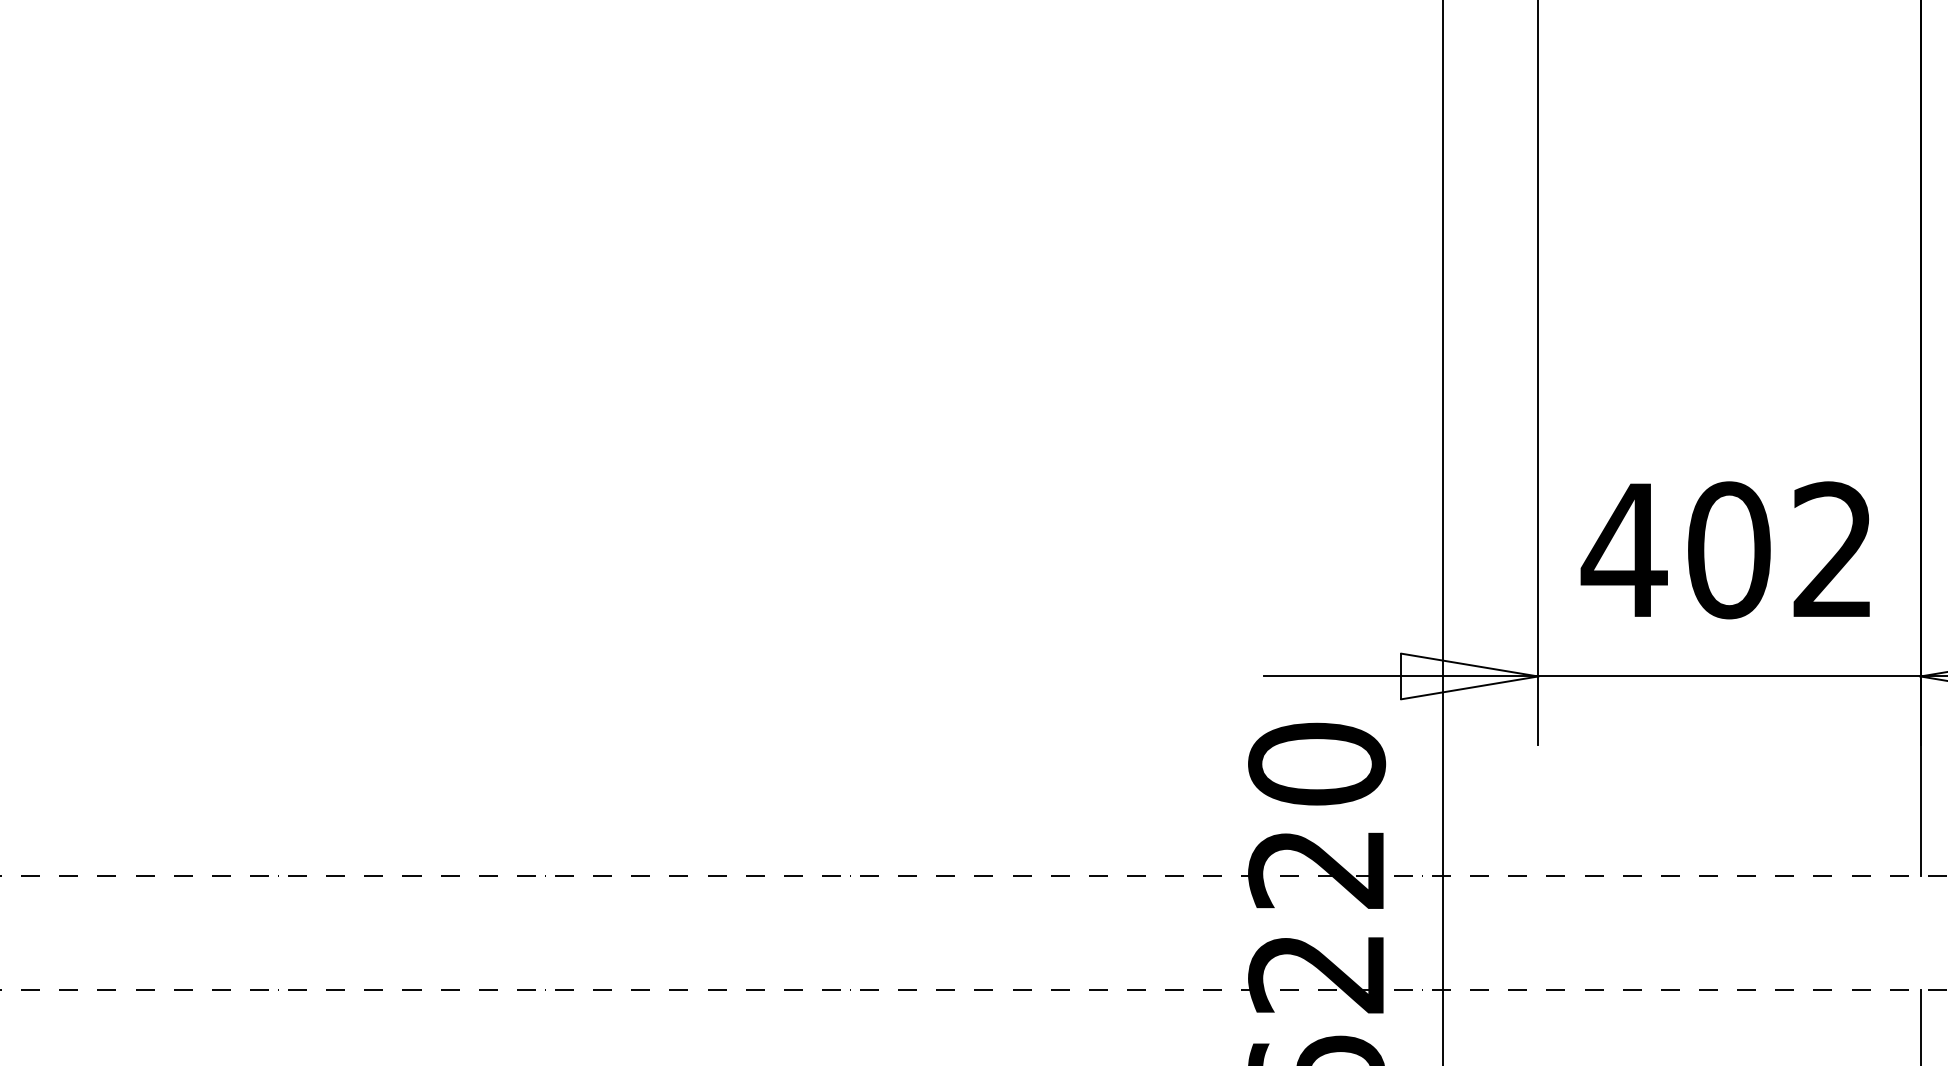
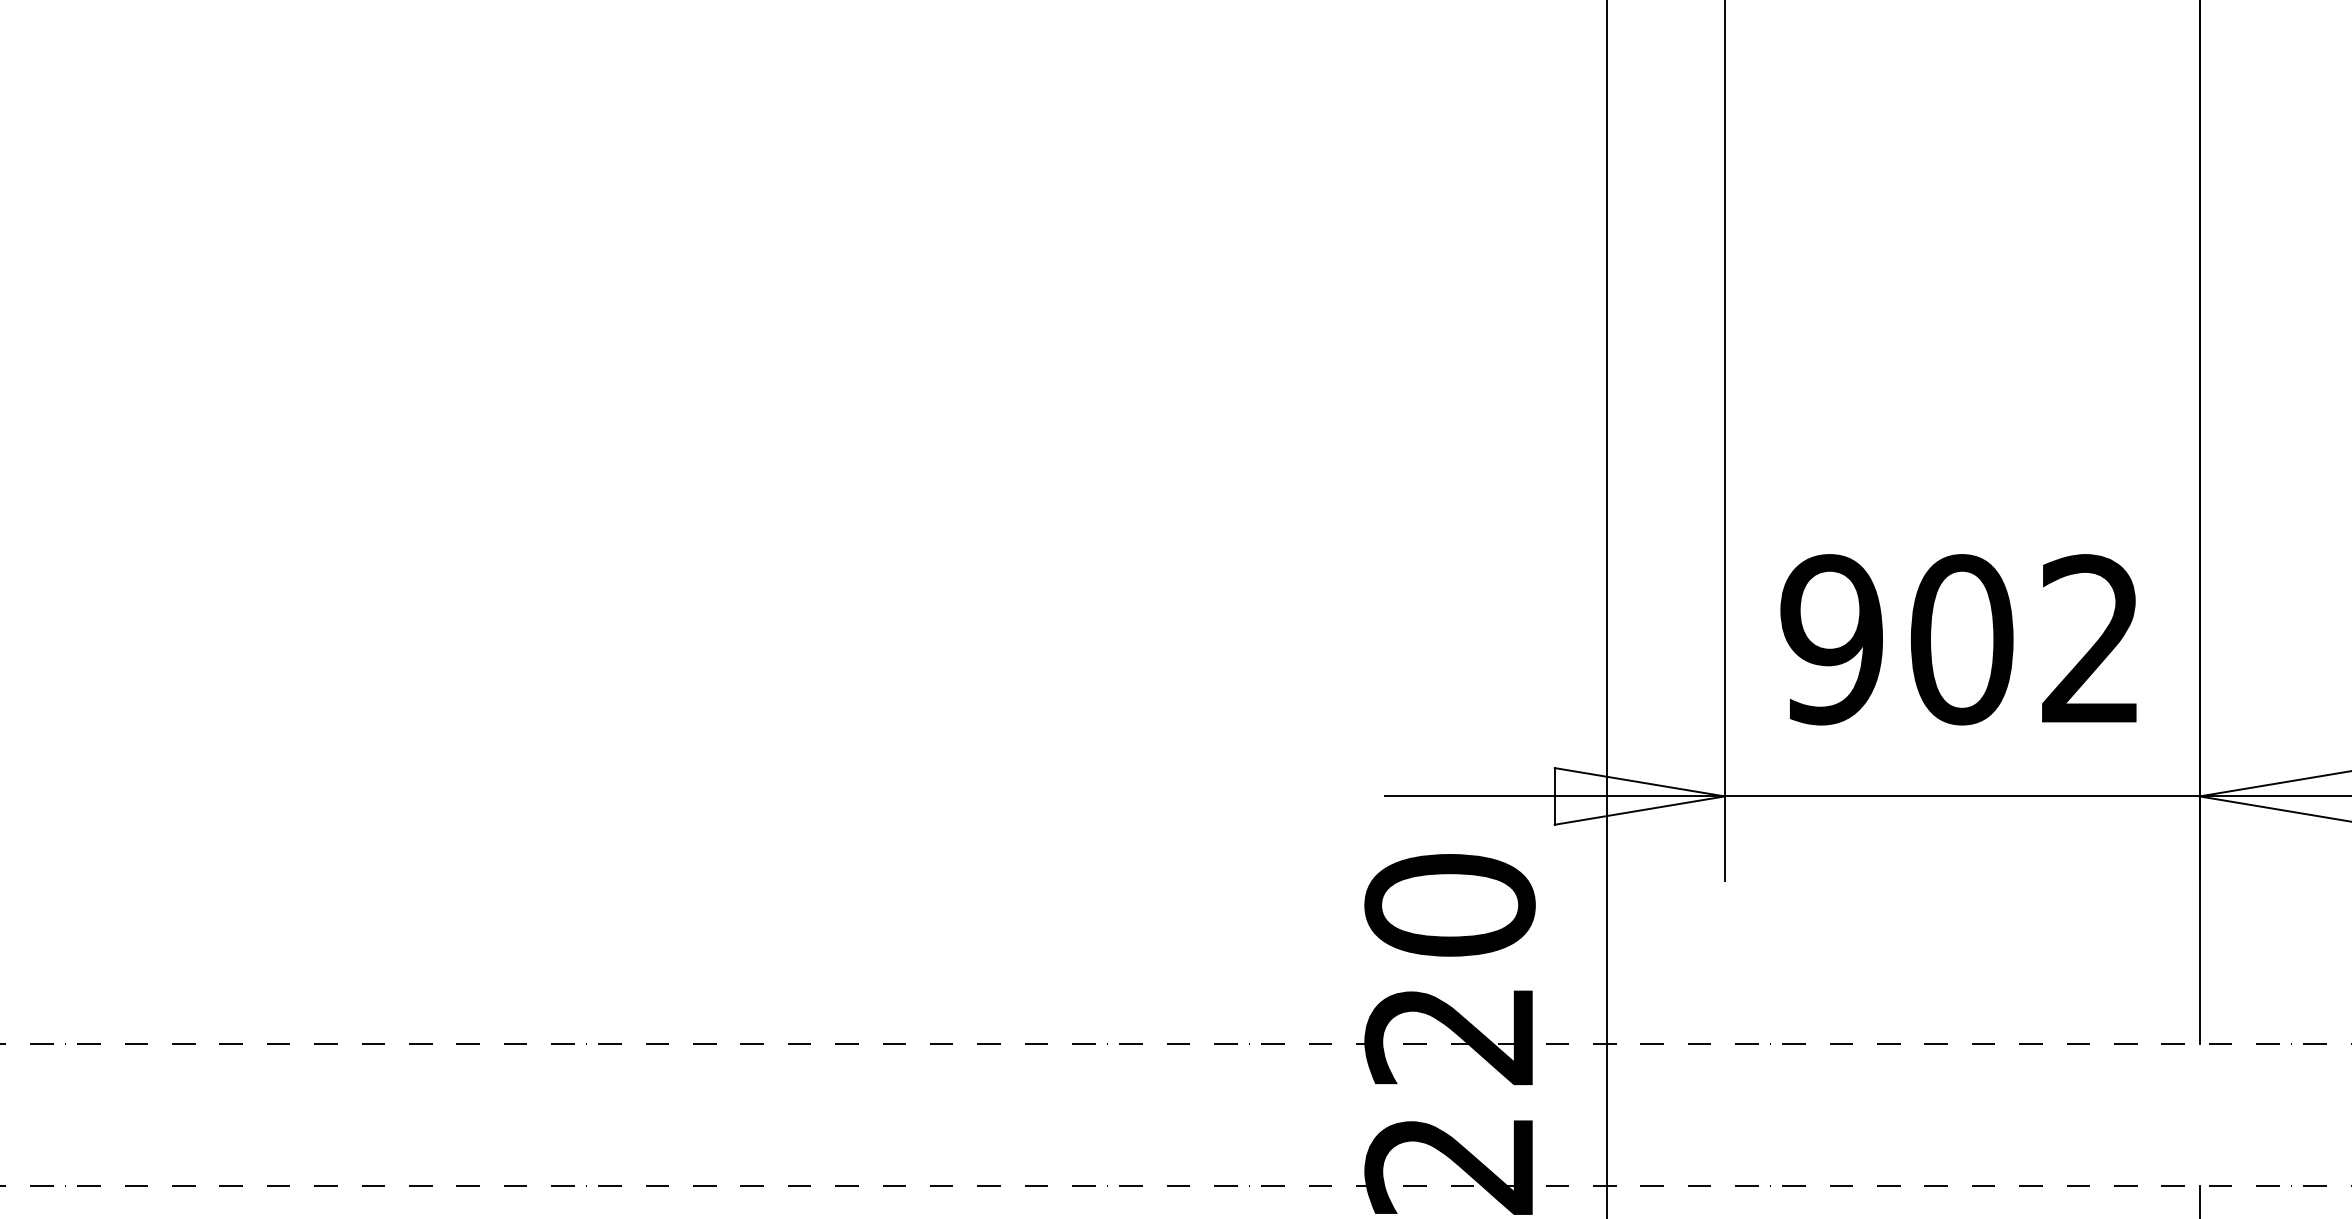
text: (1623, 550) -> (1830, 639), 402 -> 902

